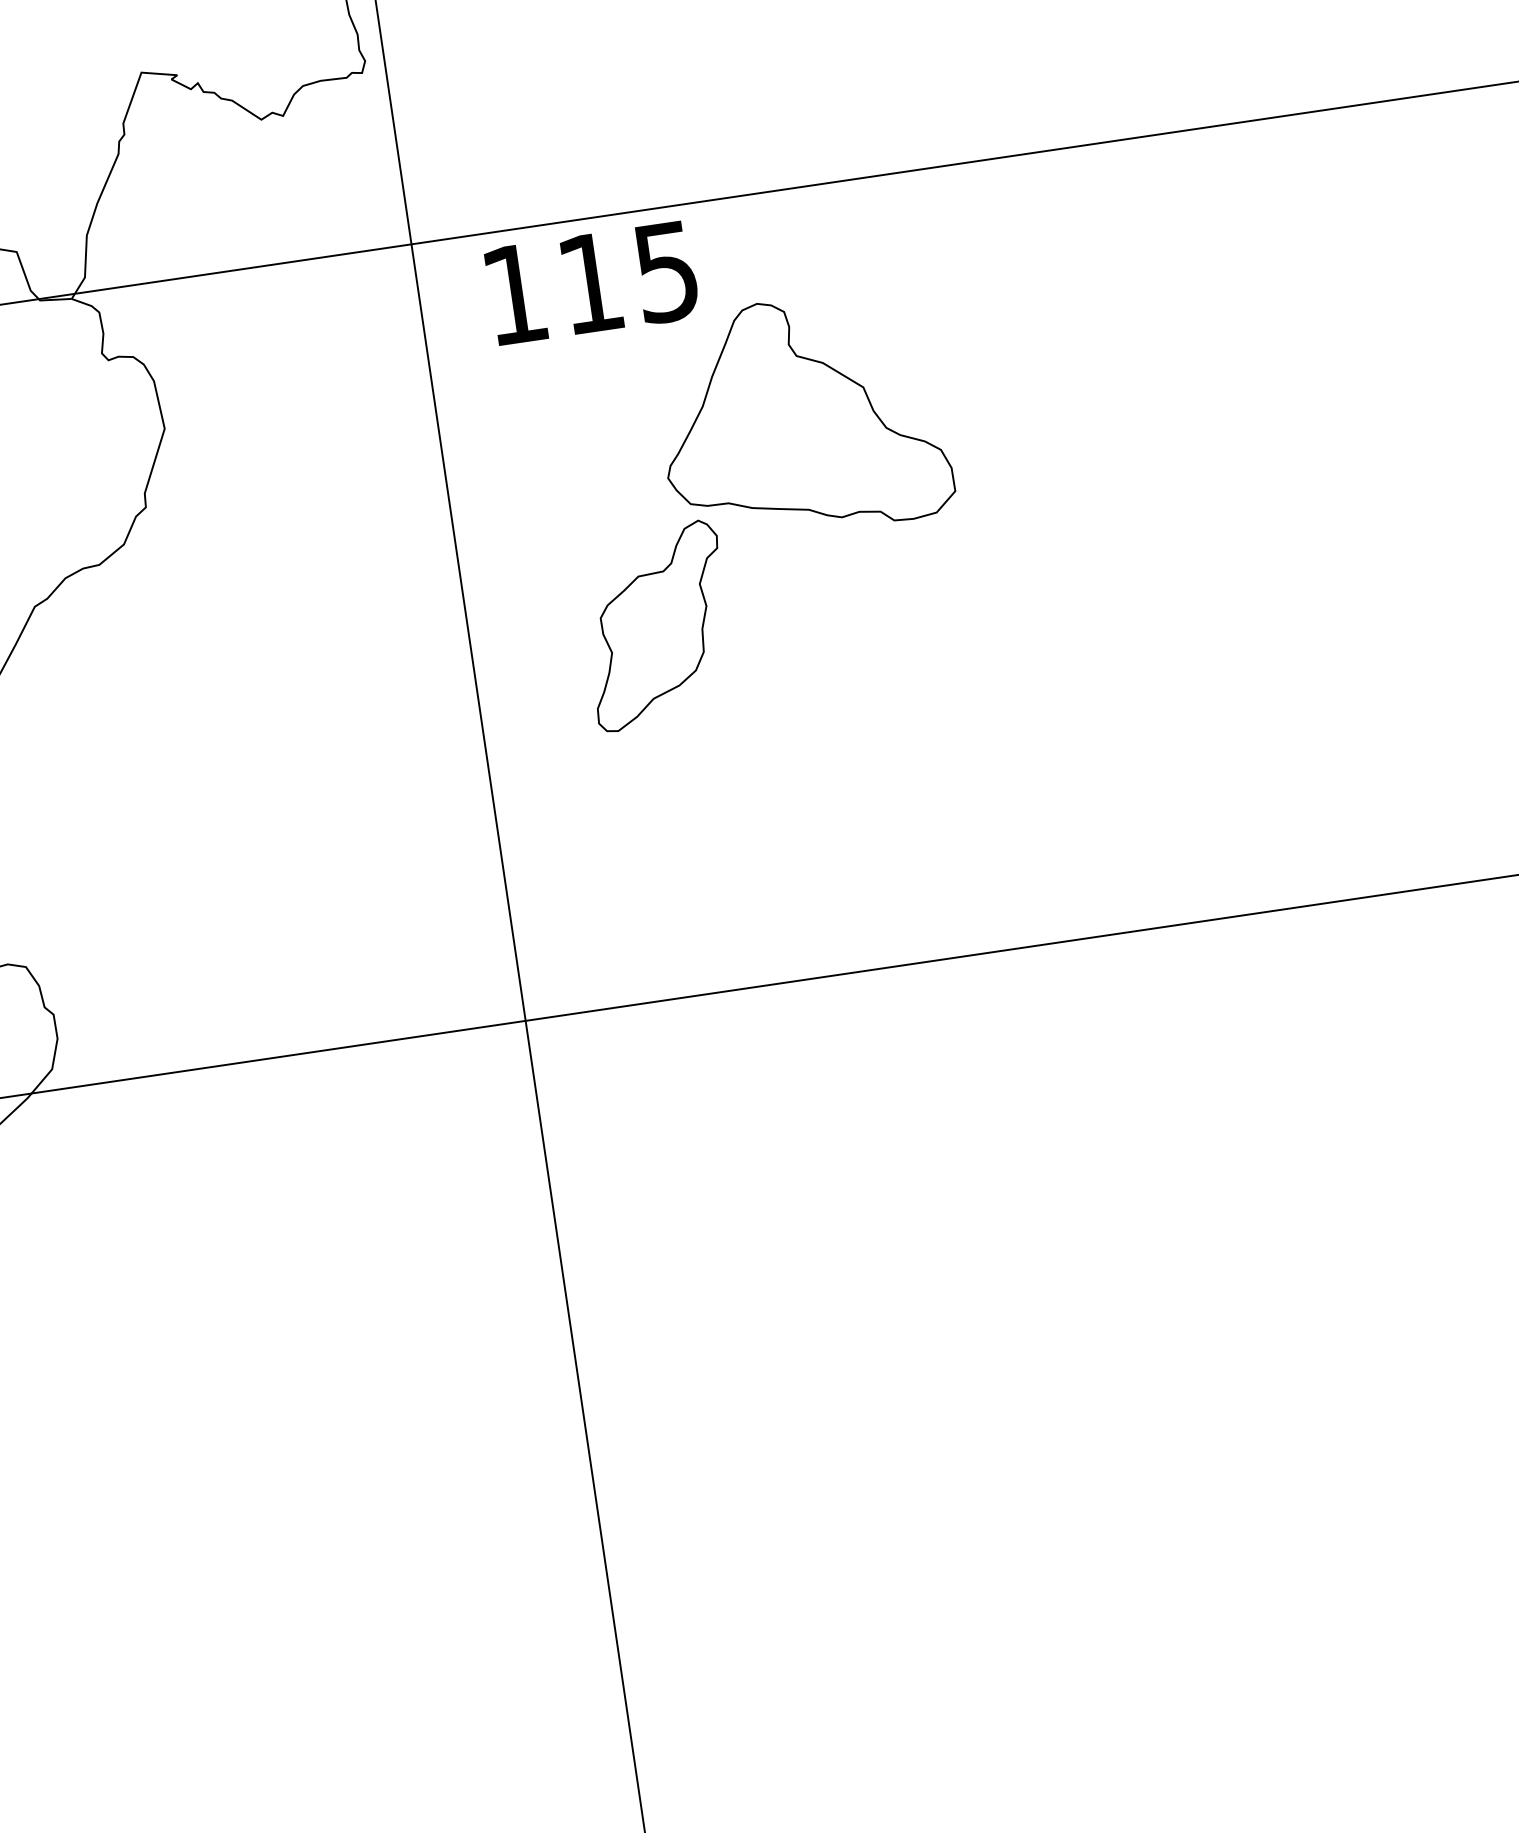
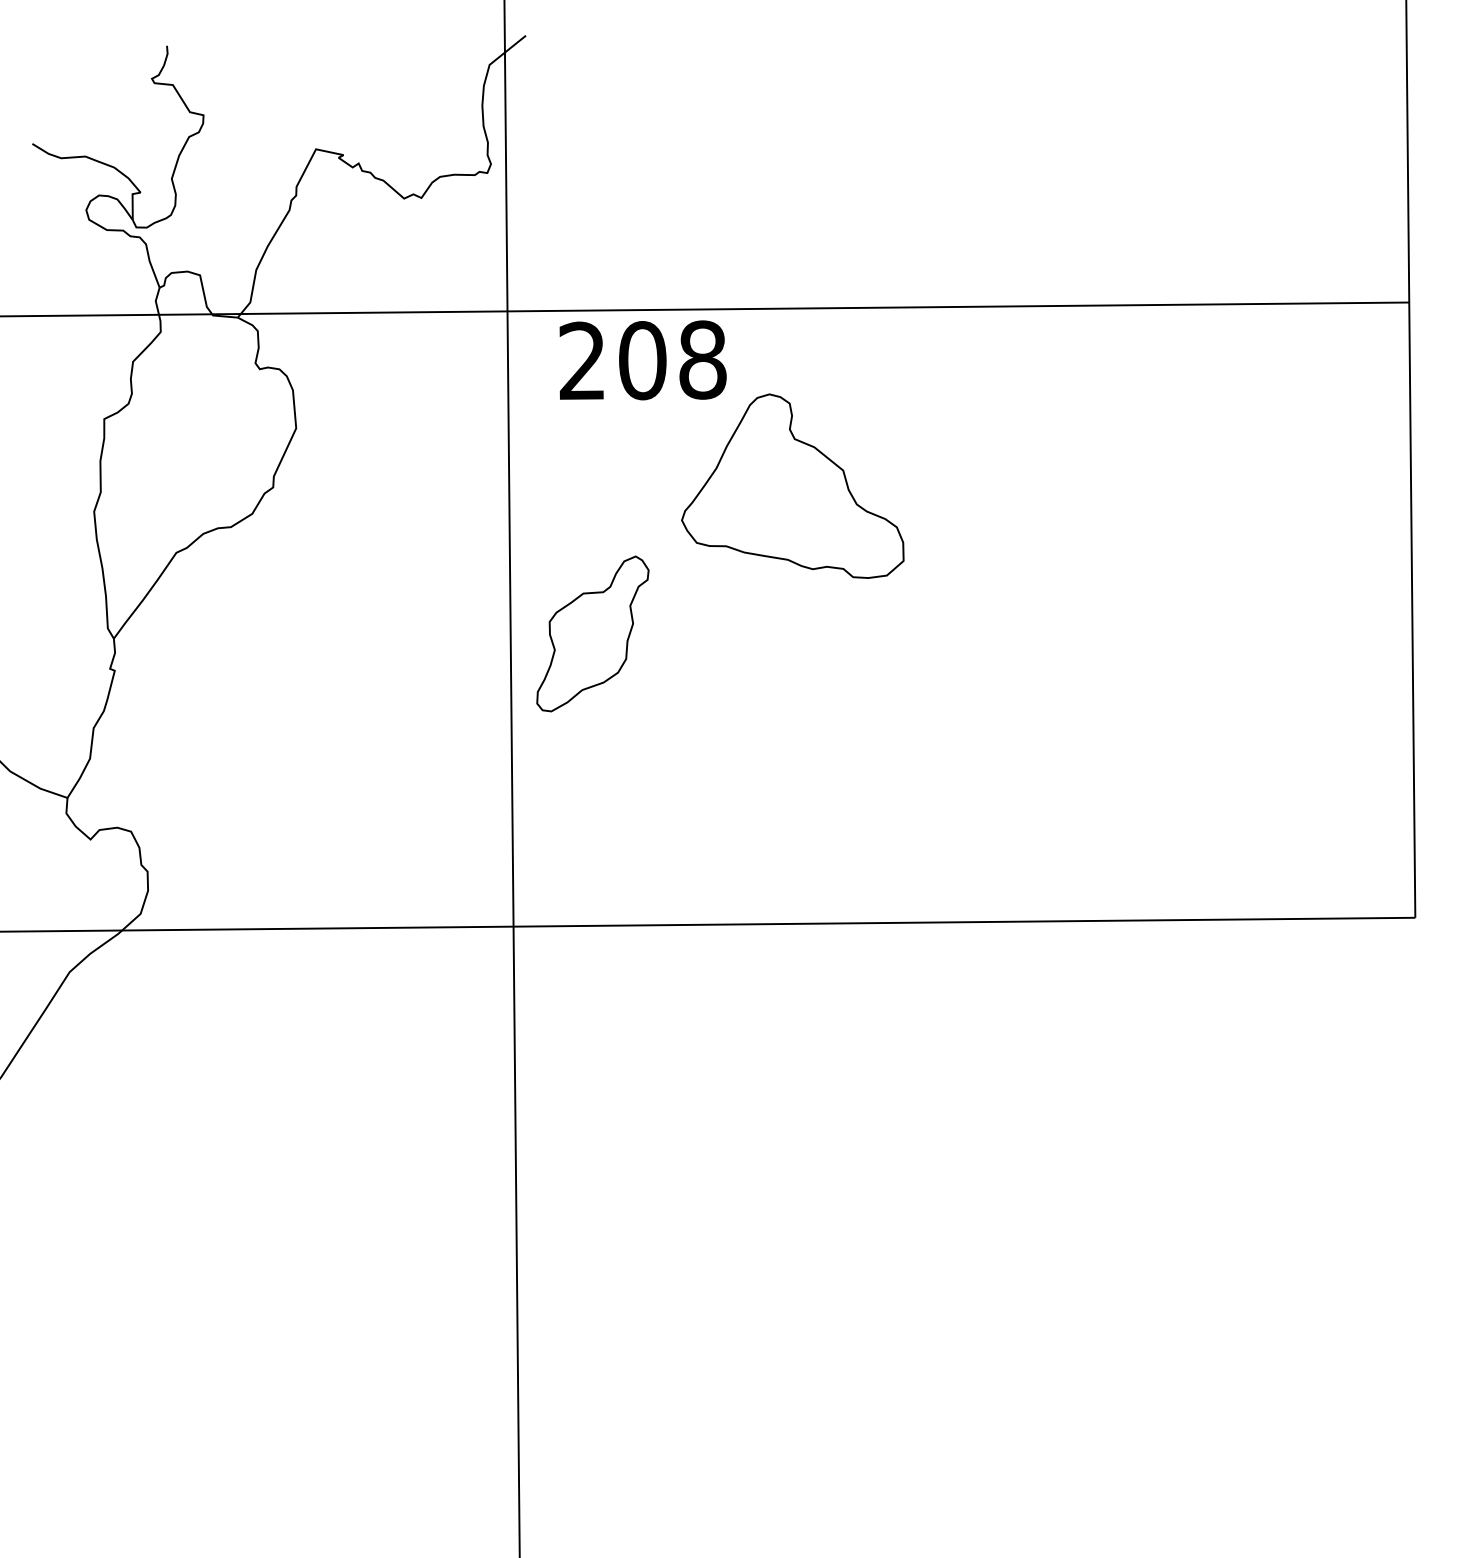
text: (590, 283) -> (642, 360), 115 -> 208
part: (656, 625) -> (592, 633), moved

